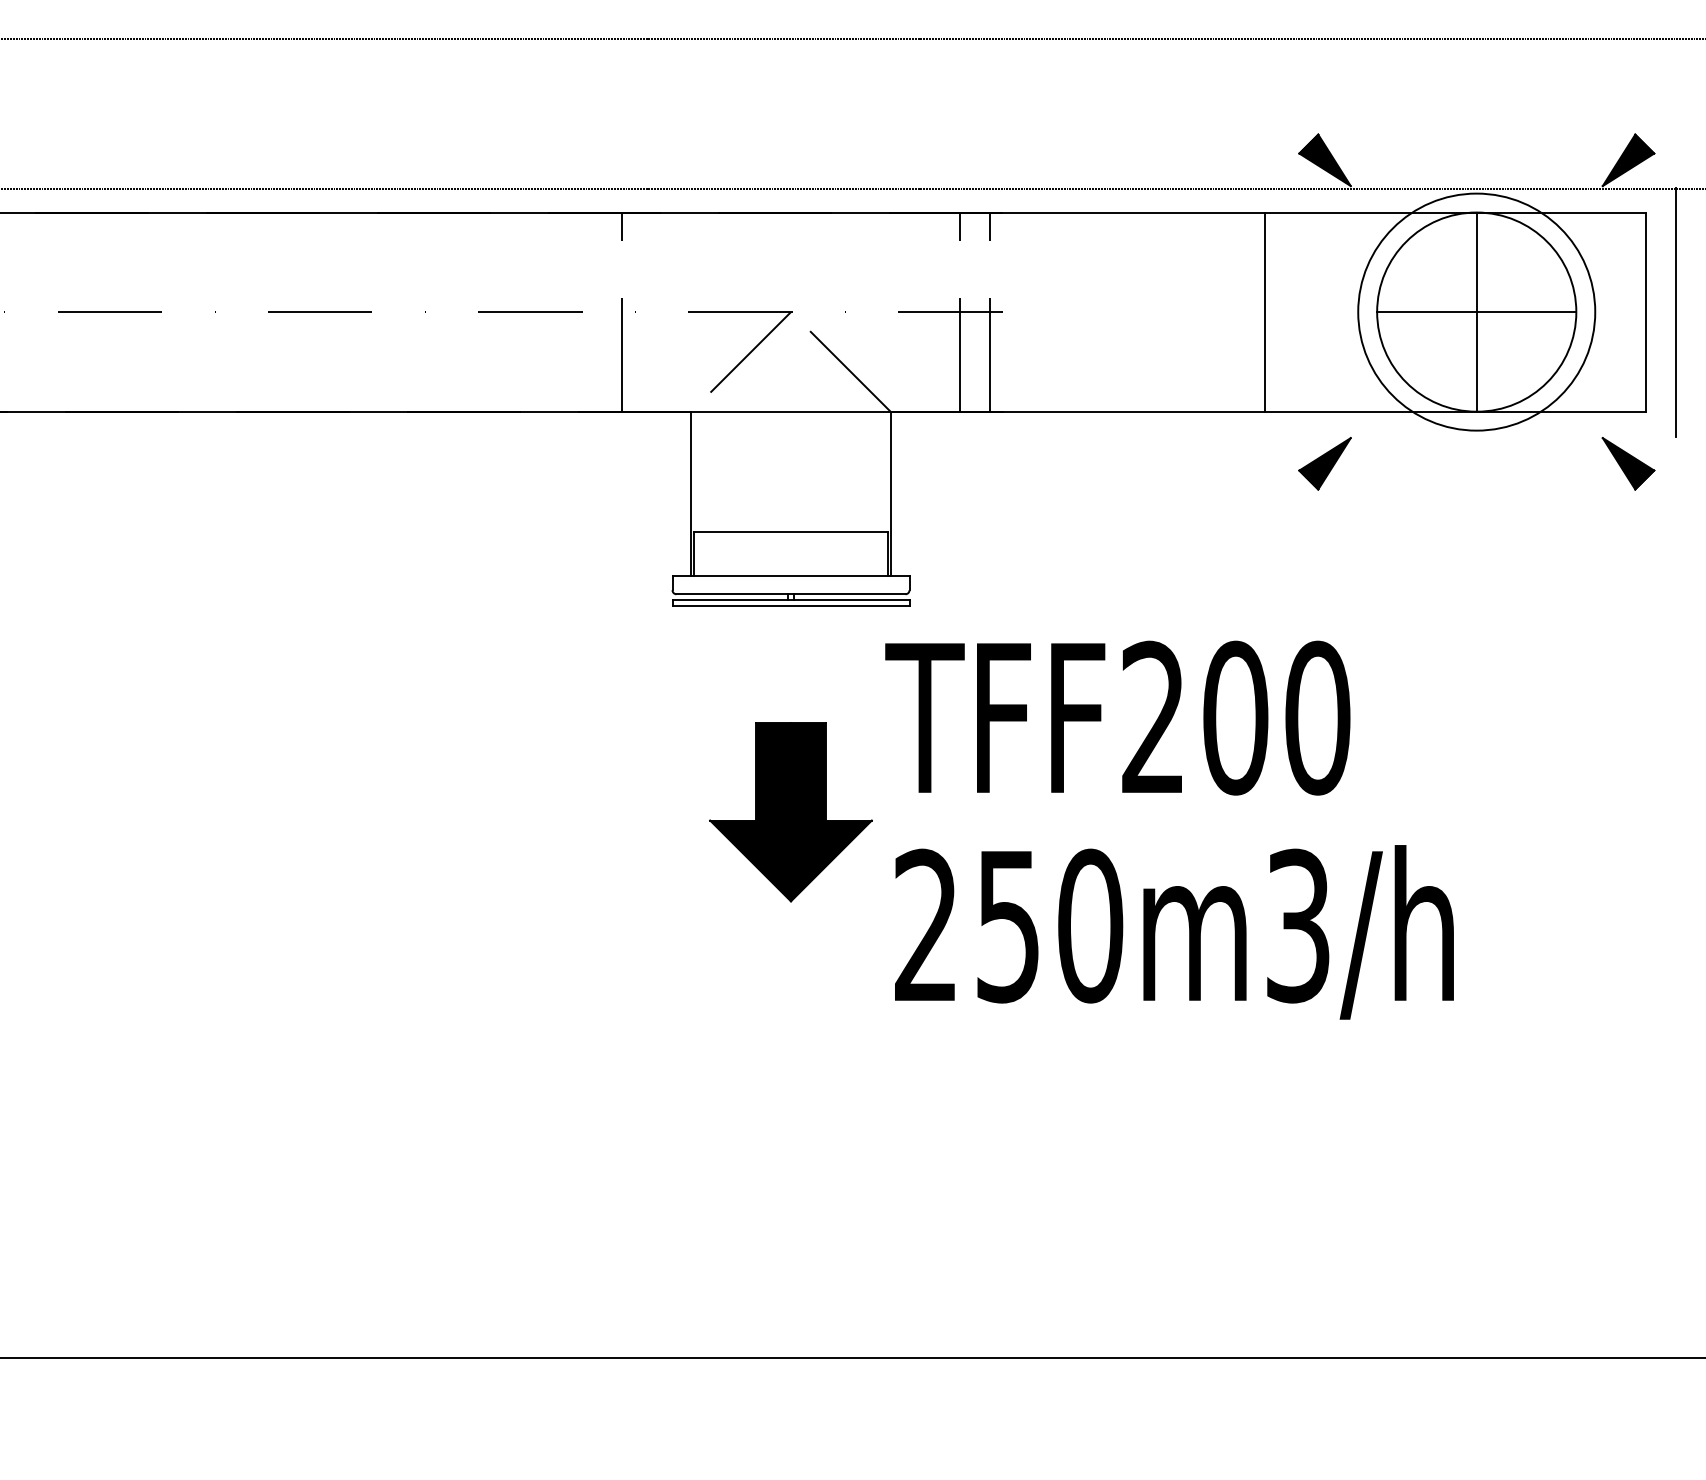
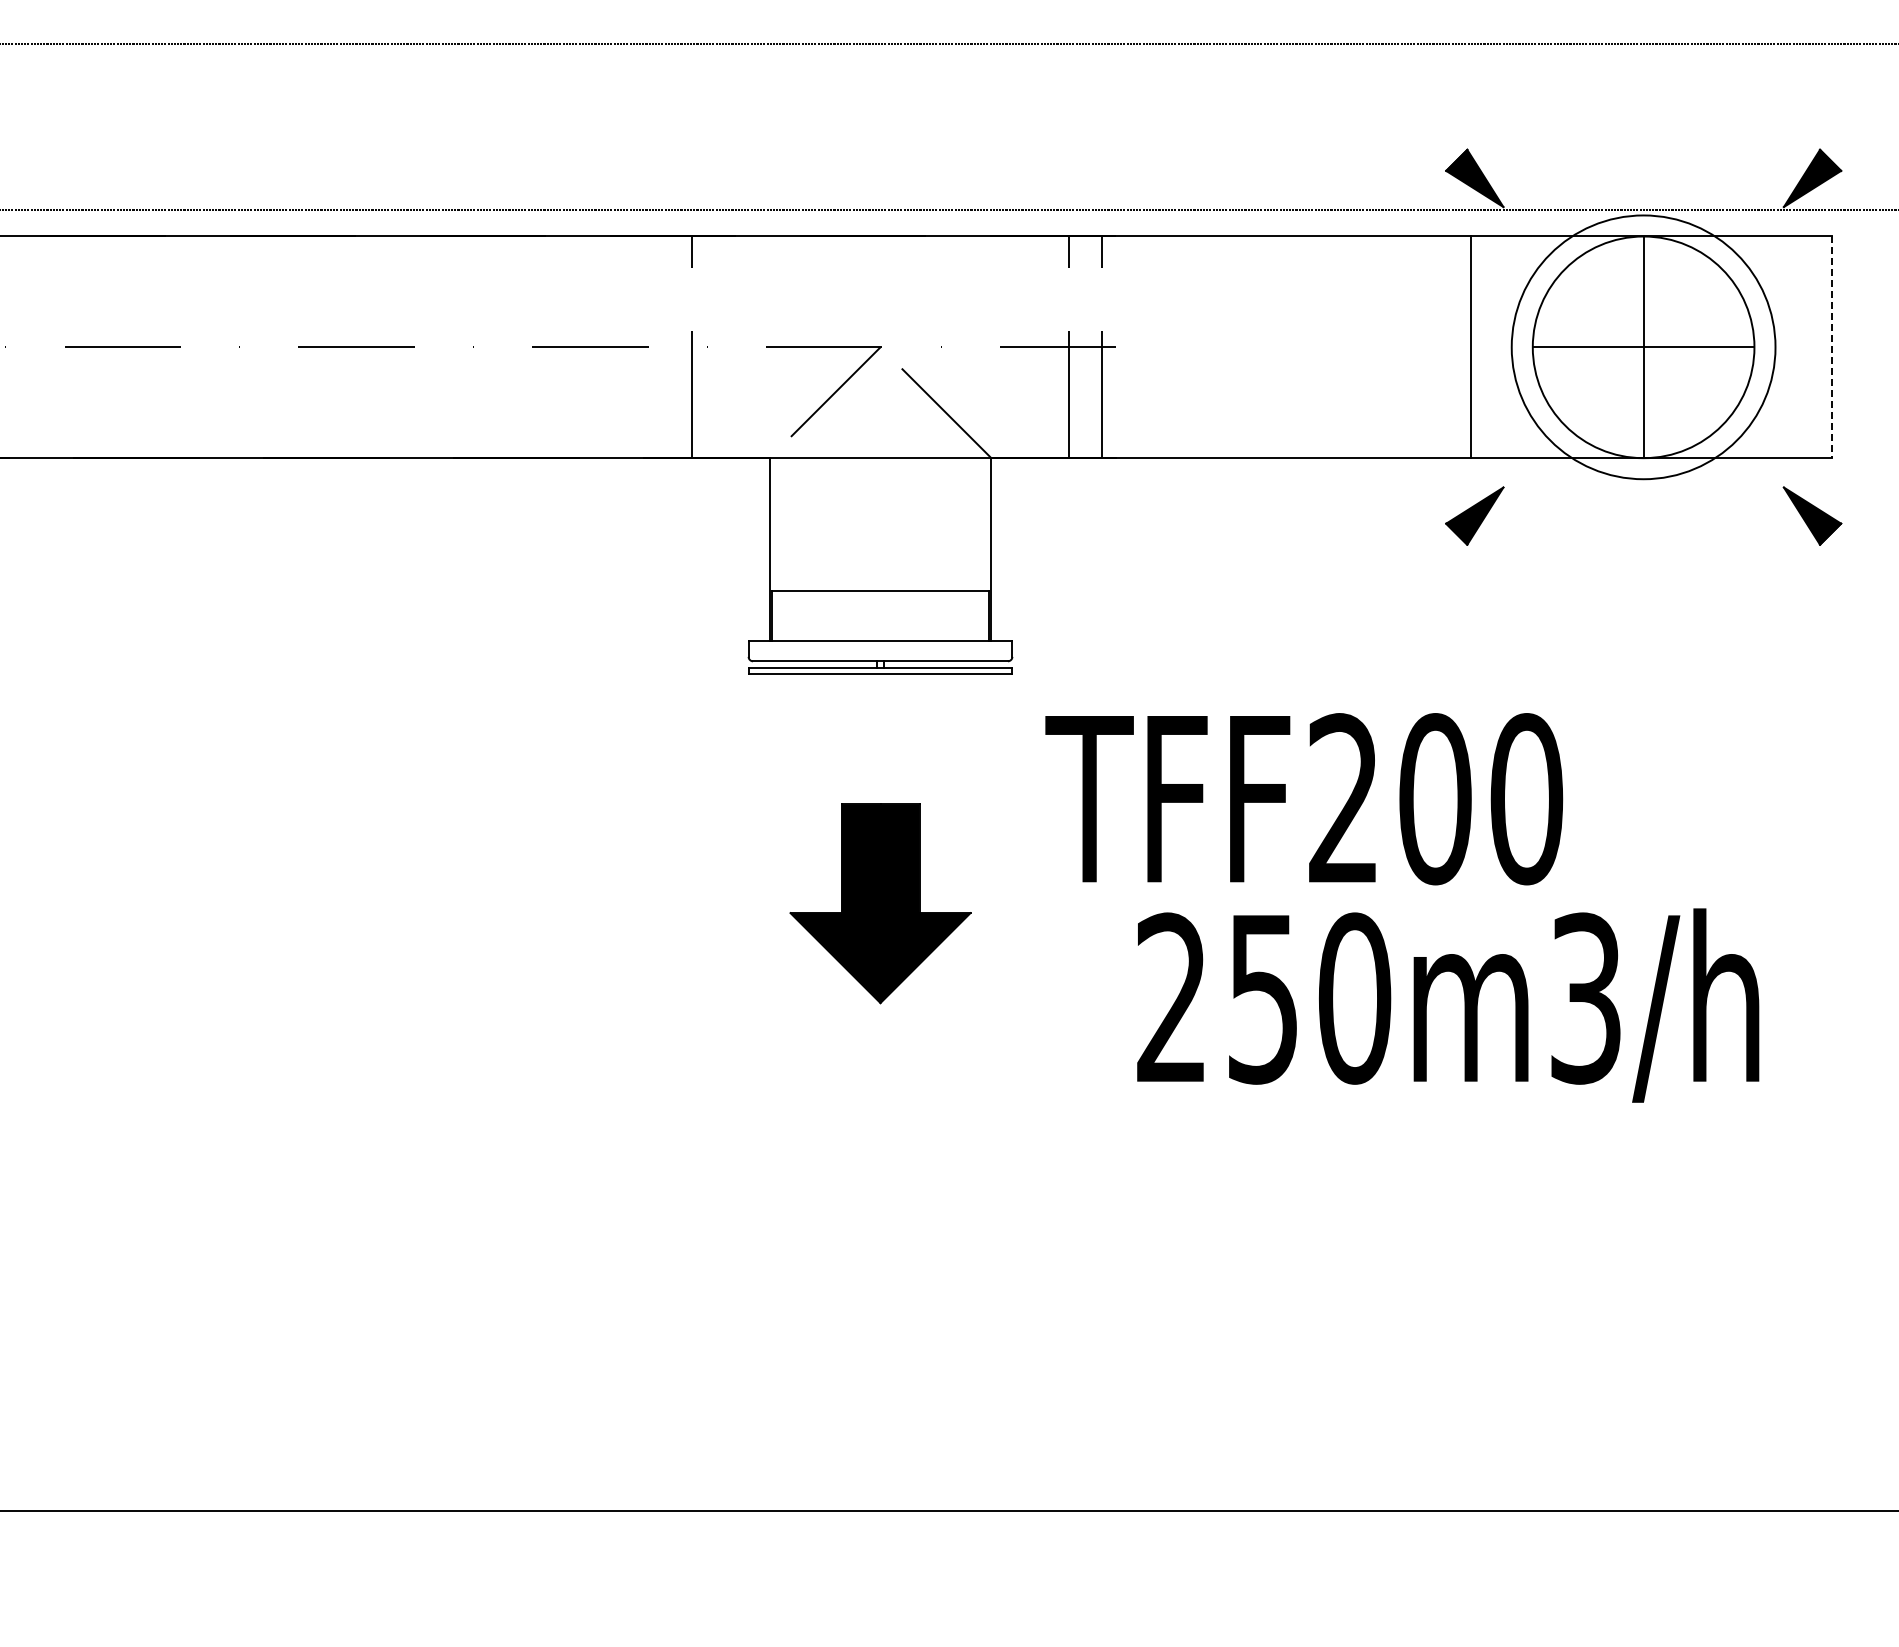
line: (1676, 311) -> (1865, 346), removed
line: (1264, 312) -> (1470, 347), moved
line: (1646, 312) -> (1832, 347), solid -> dashed
text: (1118, 718) -> (1304, 799), moved
text: (1174, 932) -> (1448, 1005), moved

